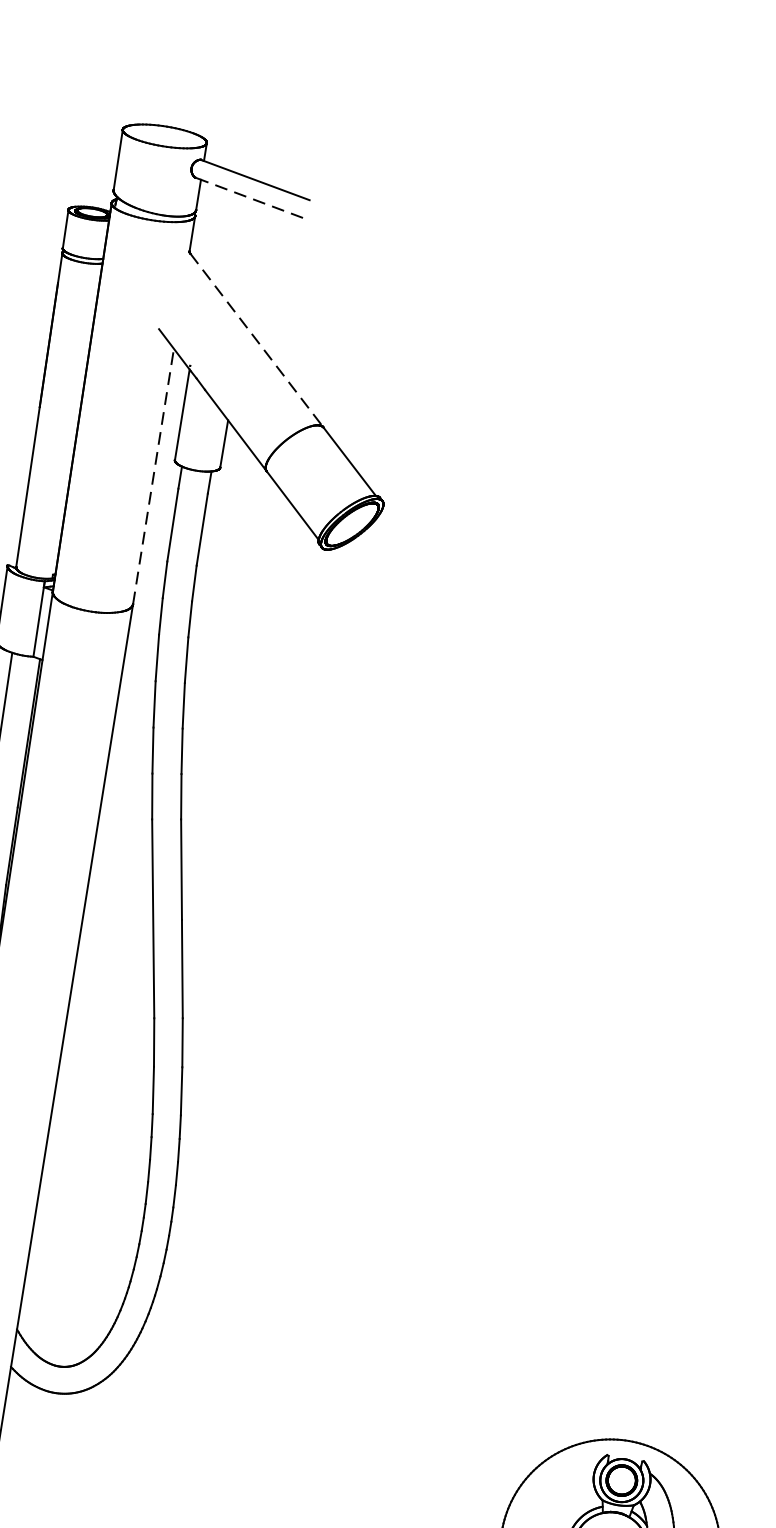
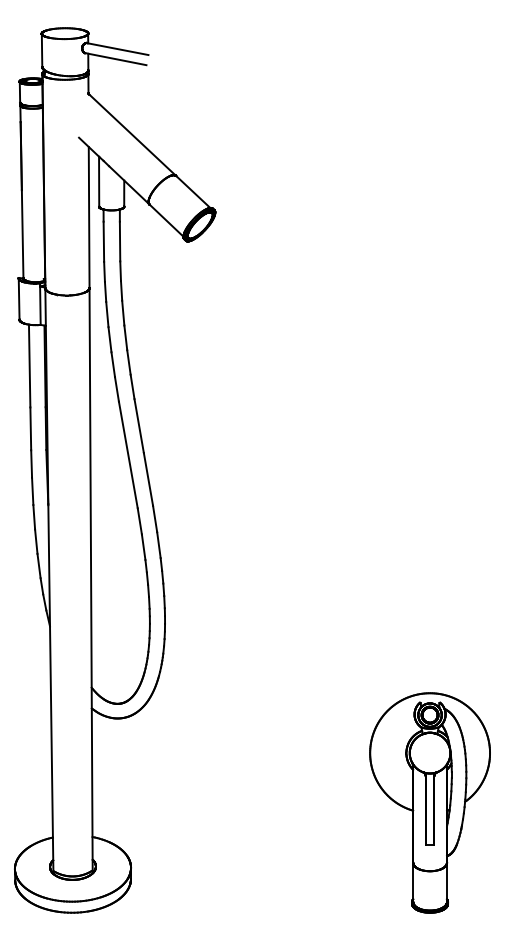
line: (248, 198) -> (115, 59), dashed -> solid
line: (256, 341) -> (132, 135), dashed -> solid
line: (154, 475) -> (89, 216), dashed -> solid

